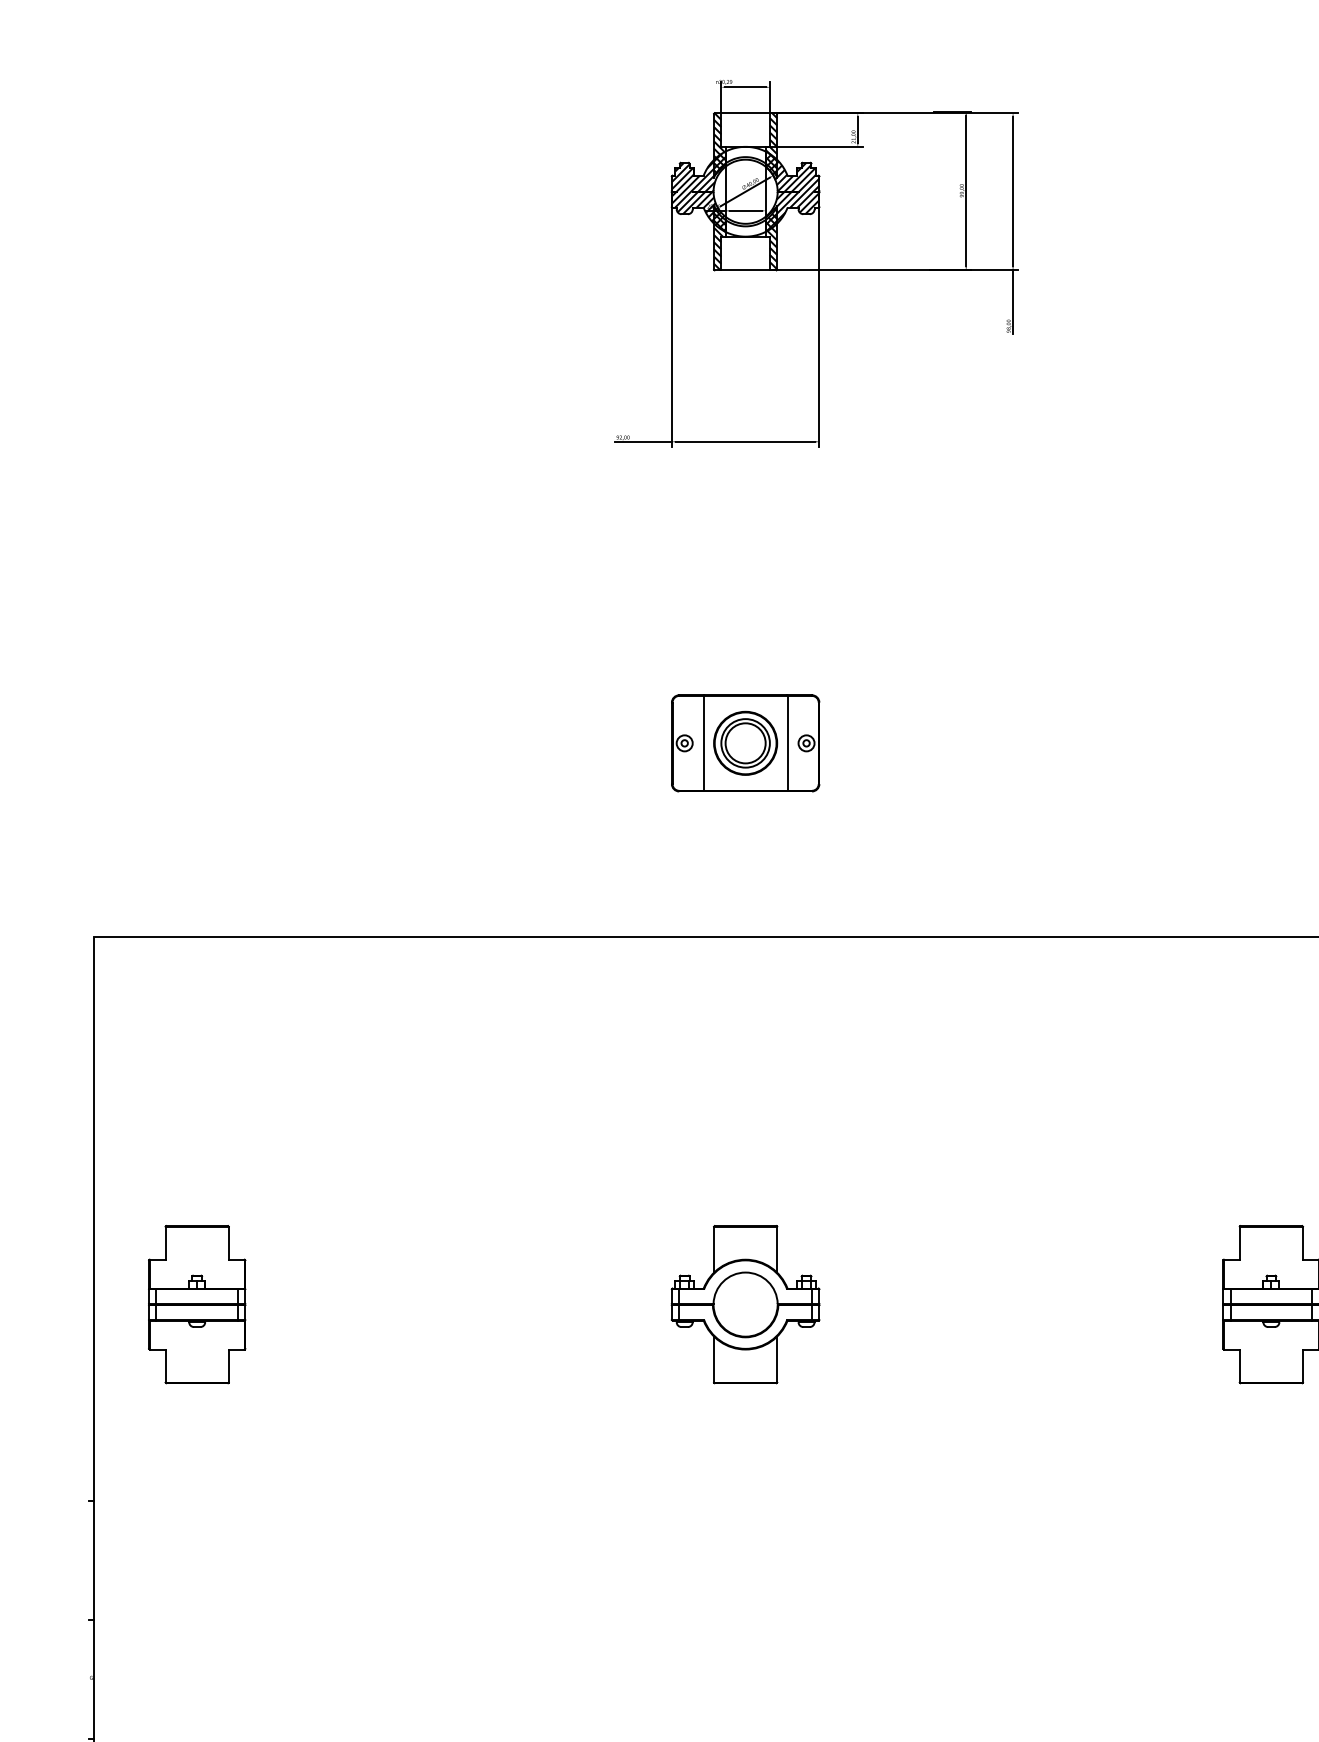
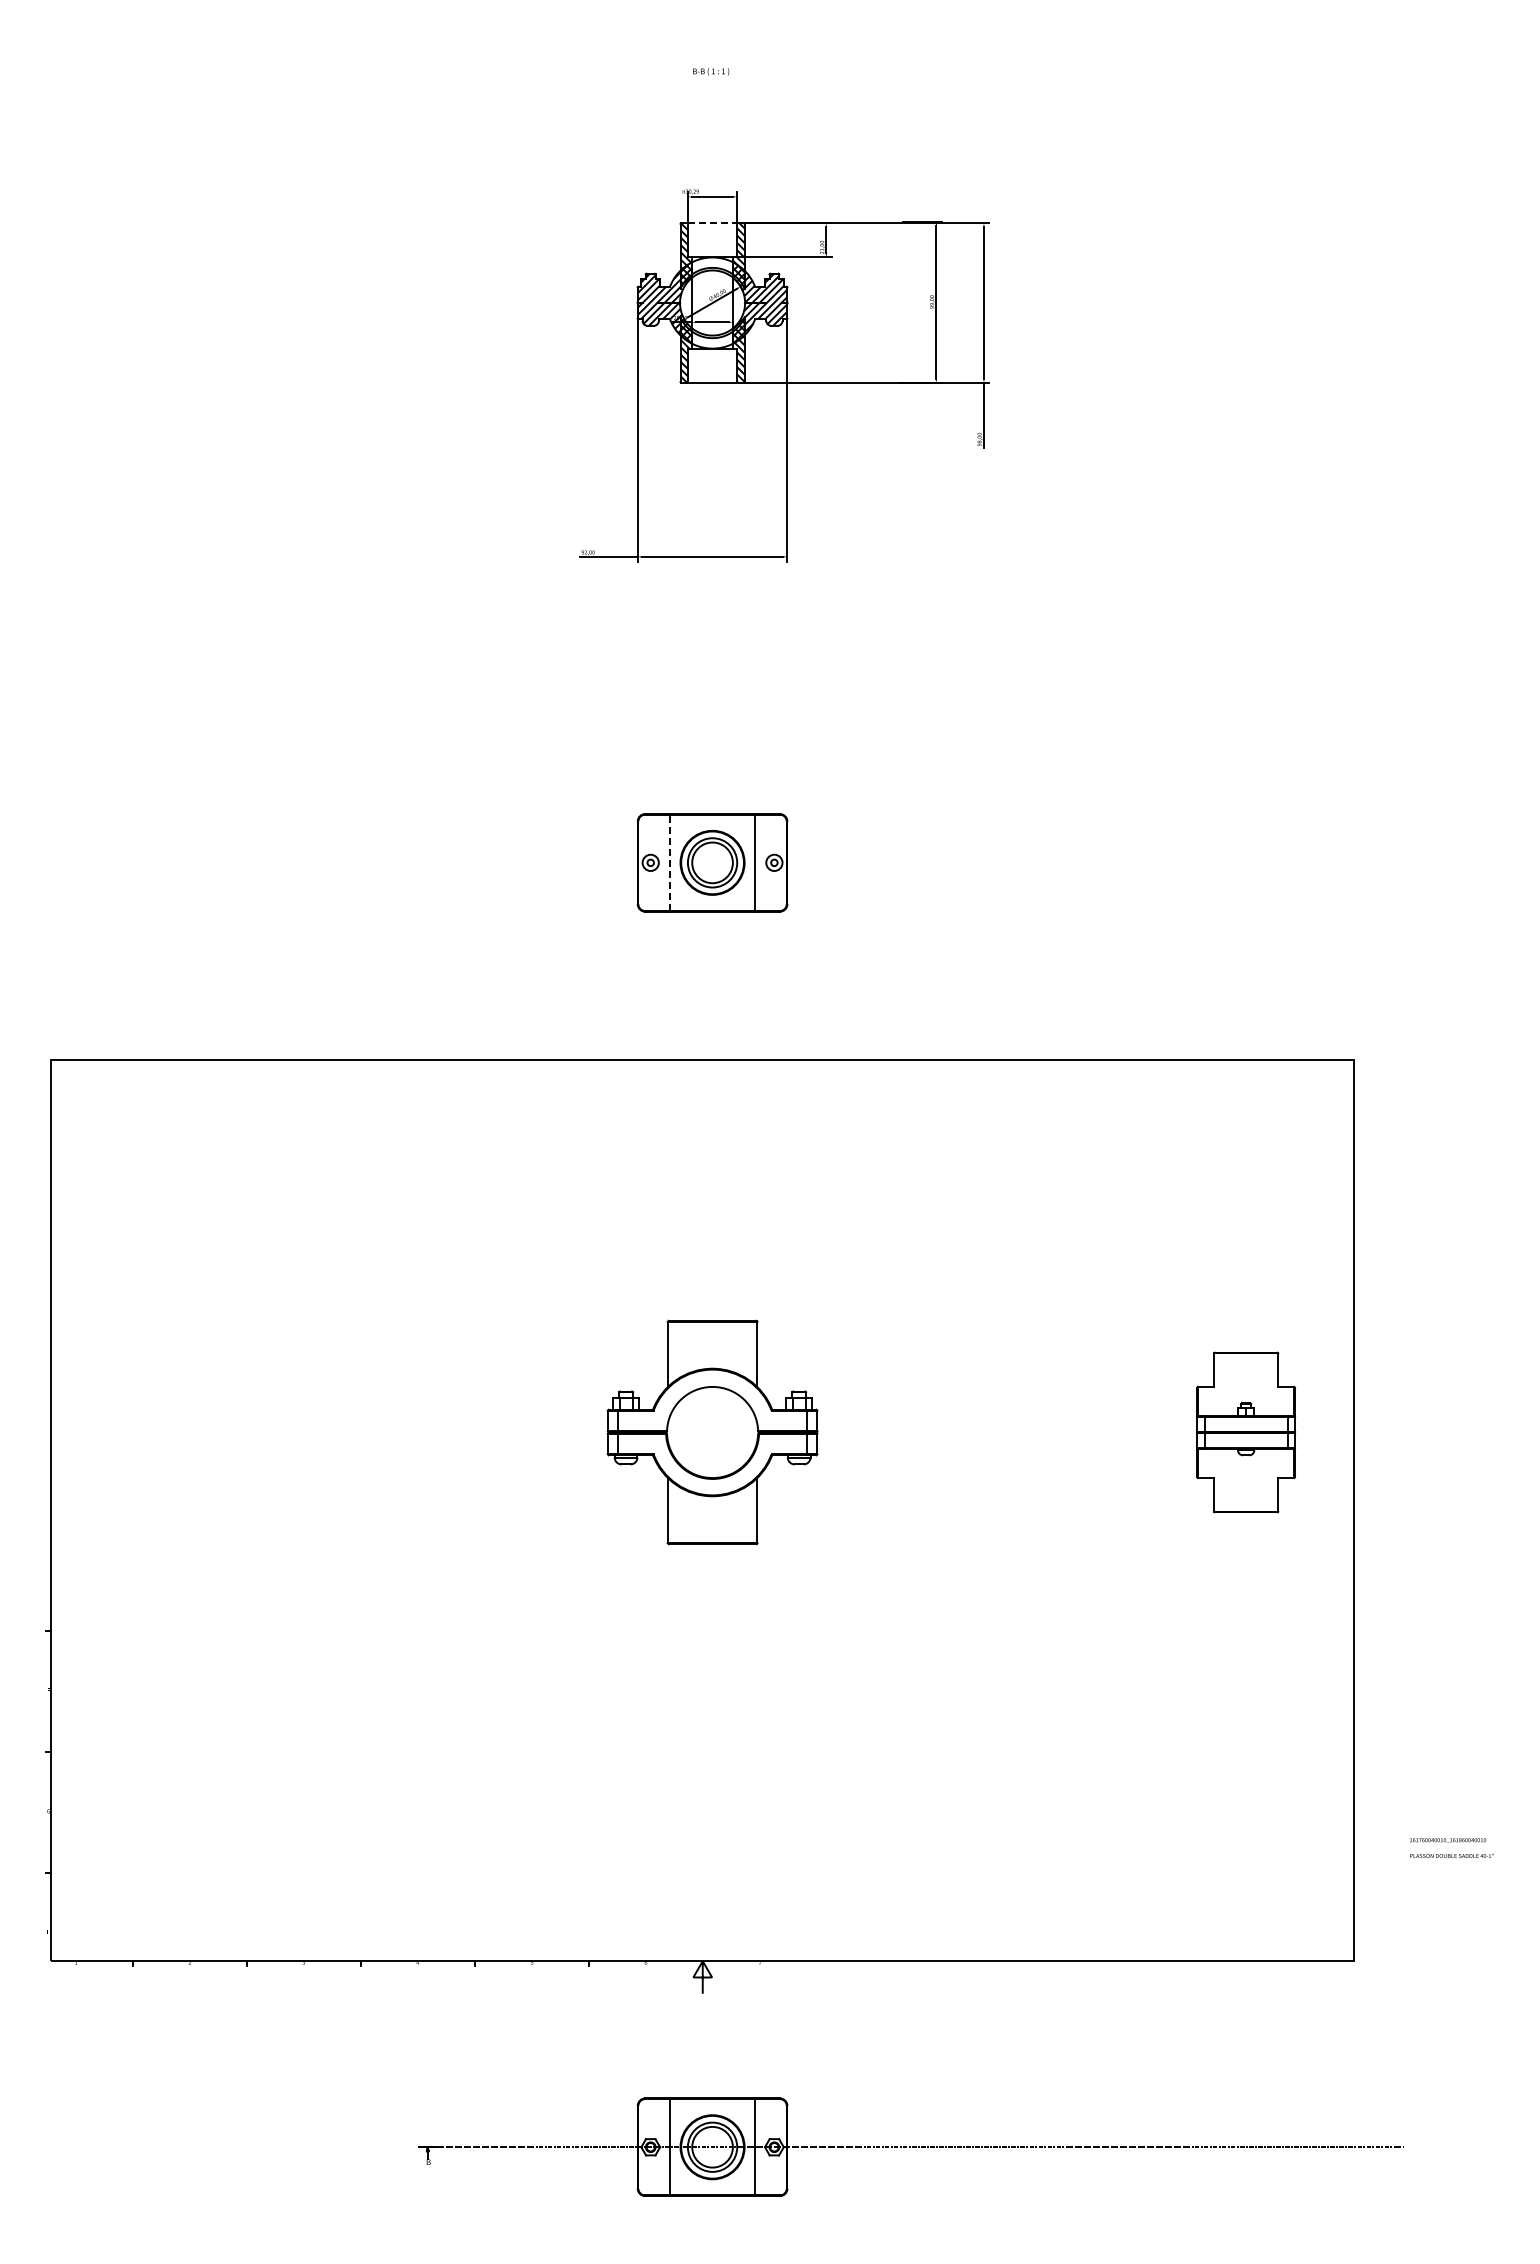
line: (745, 113) -> (712, 223), solid -> dashed
line: (704, 742) -> (670, 862), solid -> dashed
part: (196, 1304) -> (155, 1432), removed
part: (745, 1304) -> (712, 1432), size x1.4

